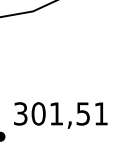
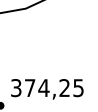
text: (68, 114) -> (53, 88), 301,51 -> 374,25

